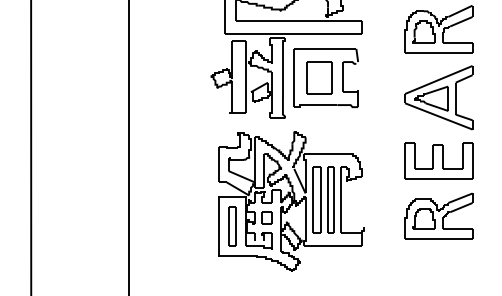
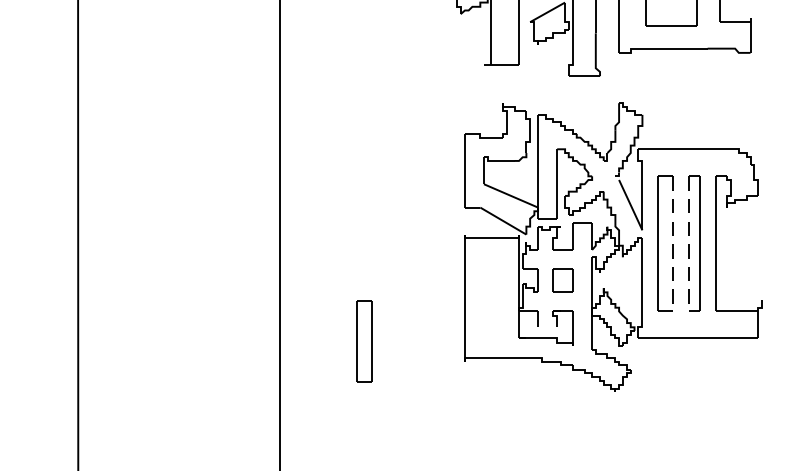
line: (320, 200) -> (673, 244), solid -> dashed
line: (328, 200) -> (689, 244), solid -> dashed
part: (232, 226) -> (364, 341), moved

